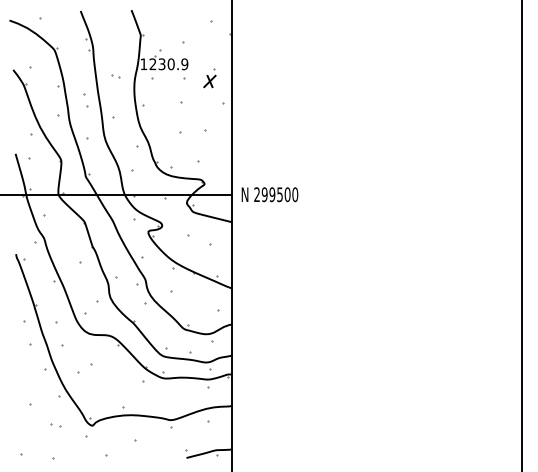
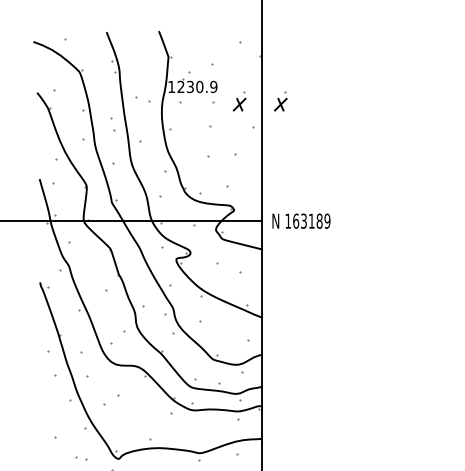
part: (115, 76) -> (142, 99), size x1.6
part: (249, 78) -> (280, 101), added
text: (276, 194) -> (308, 220), 299500 -> 163189

